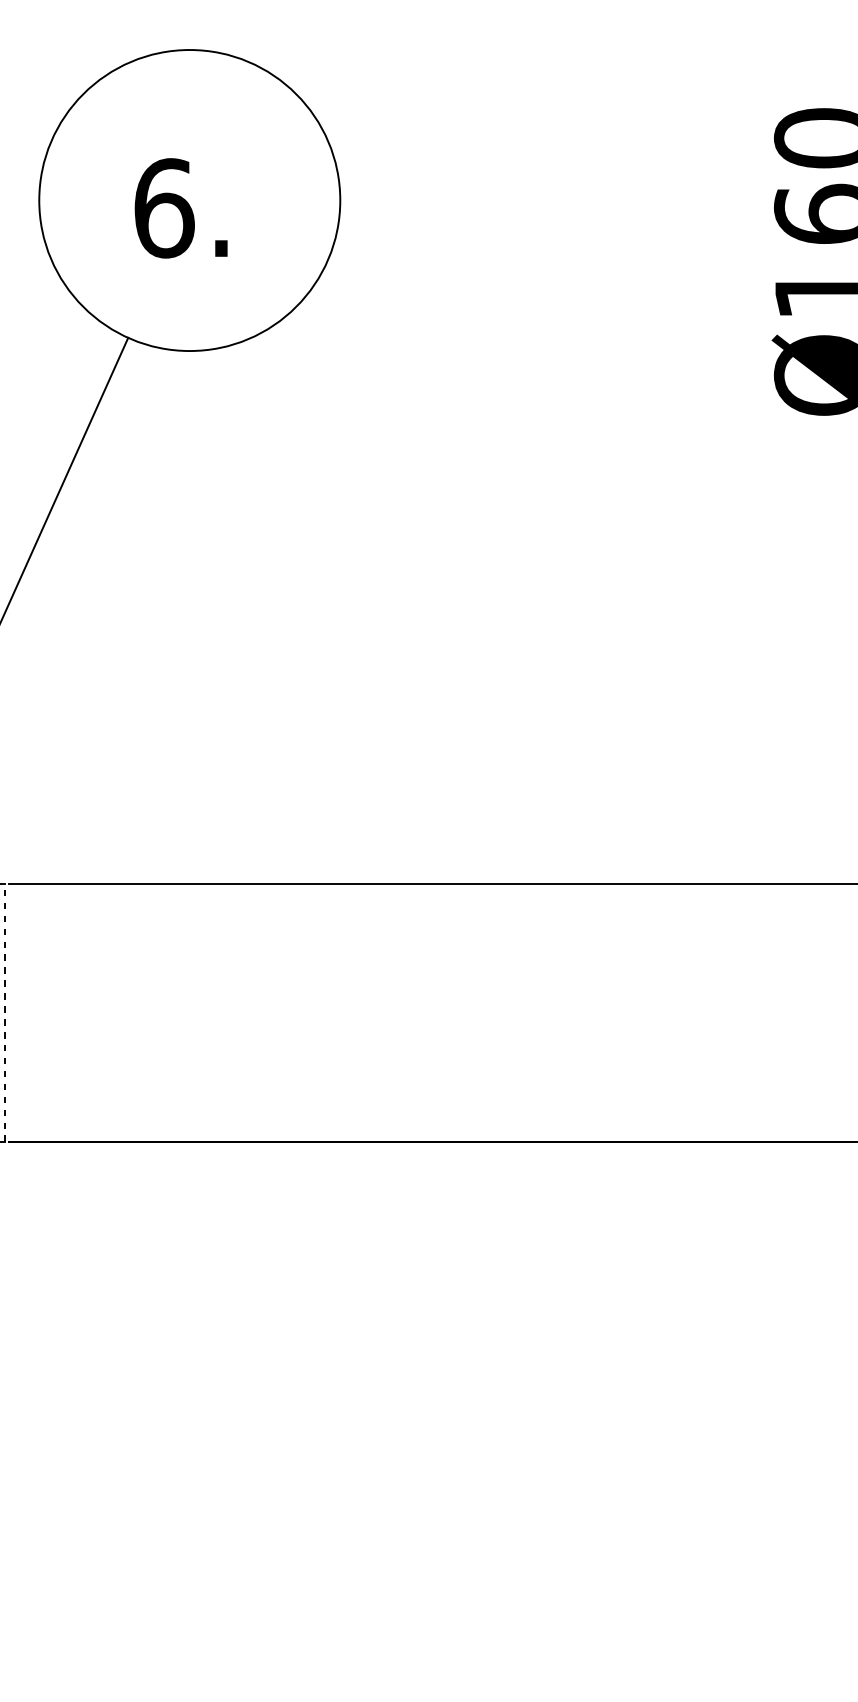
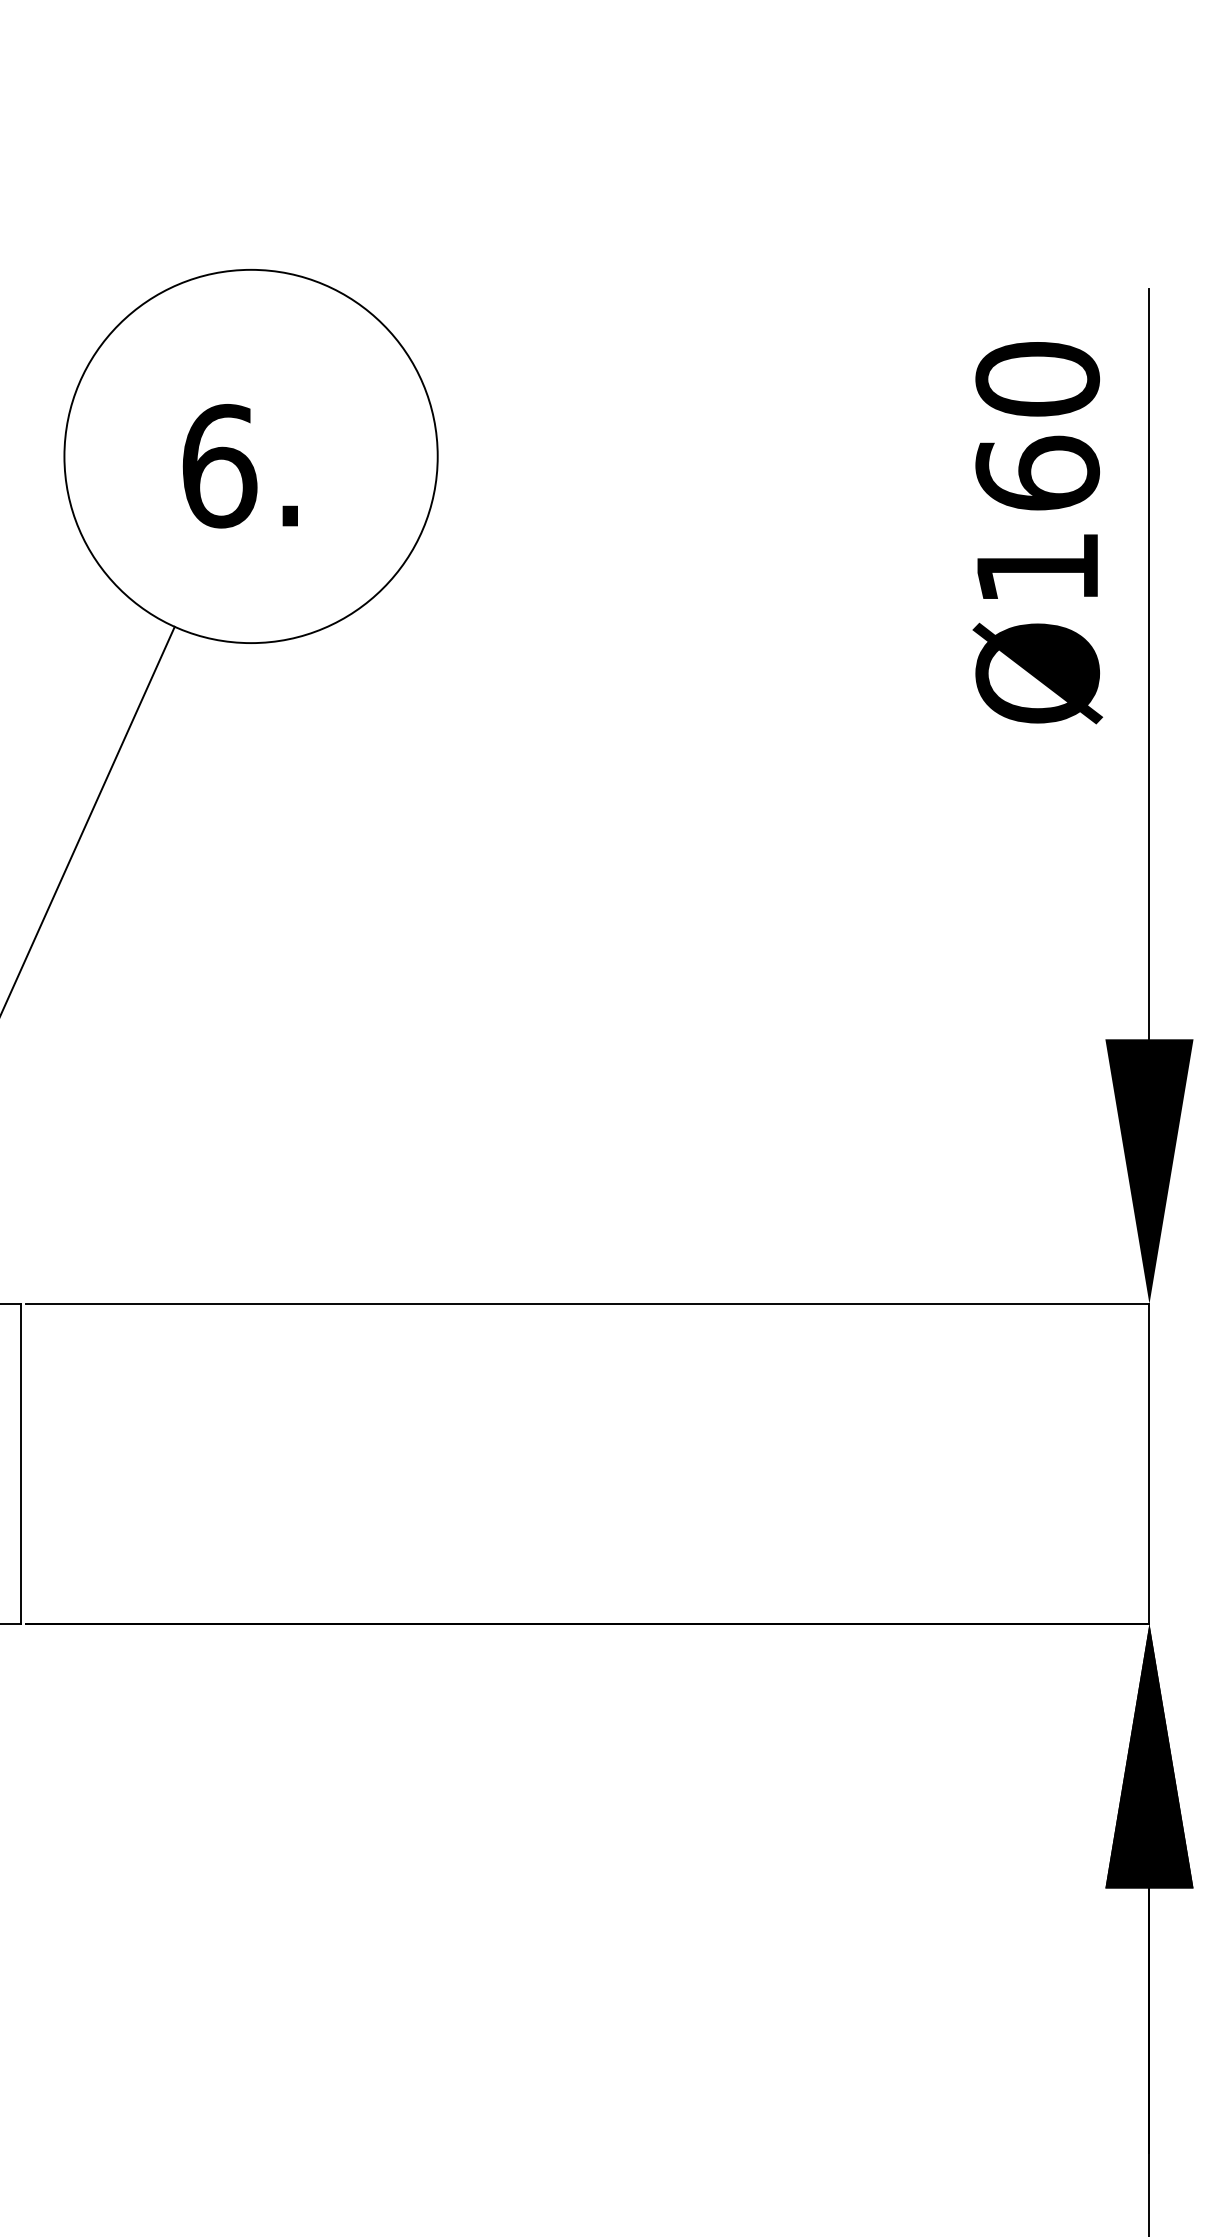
line: (4, 1012) -> (21, 1463), dashed -> solid

